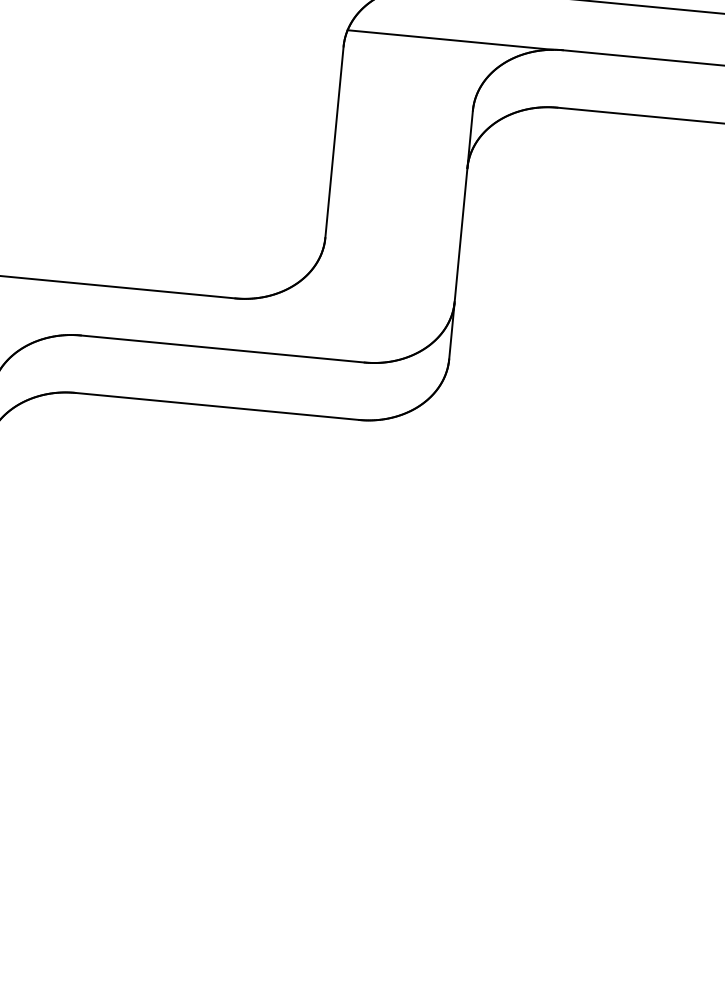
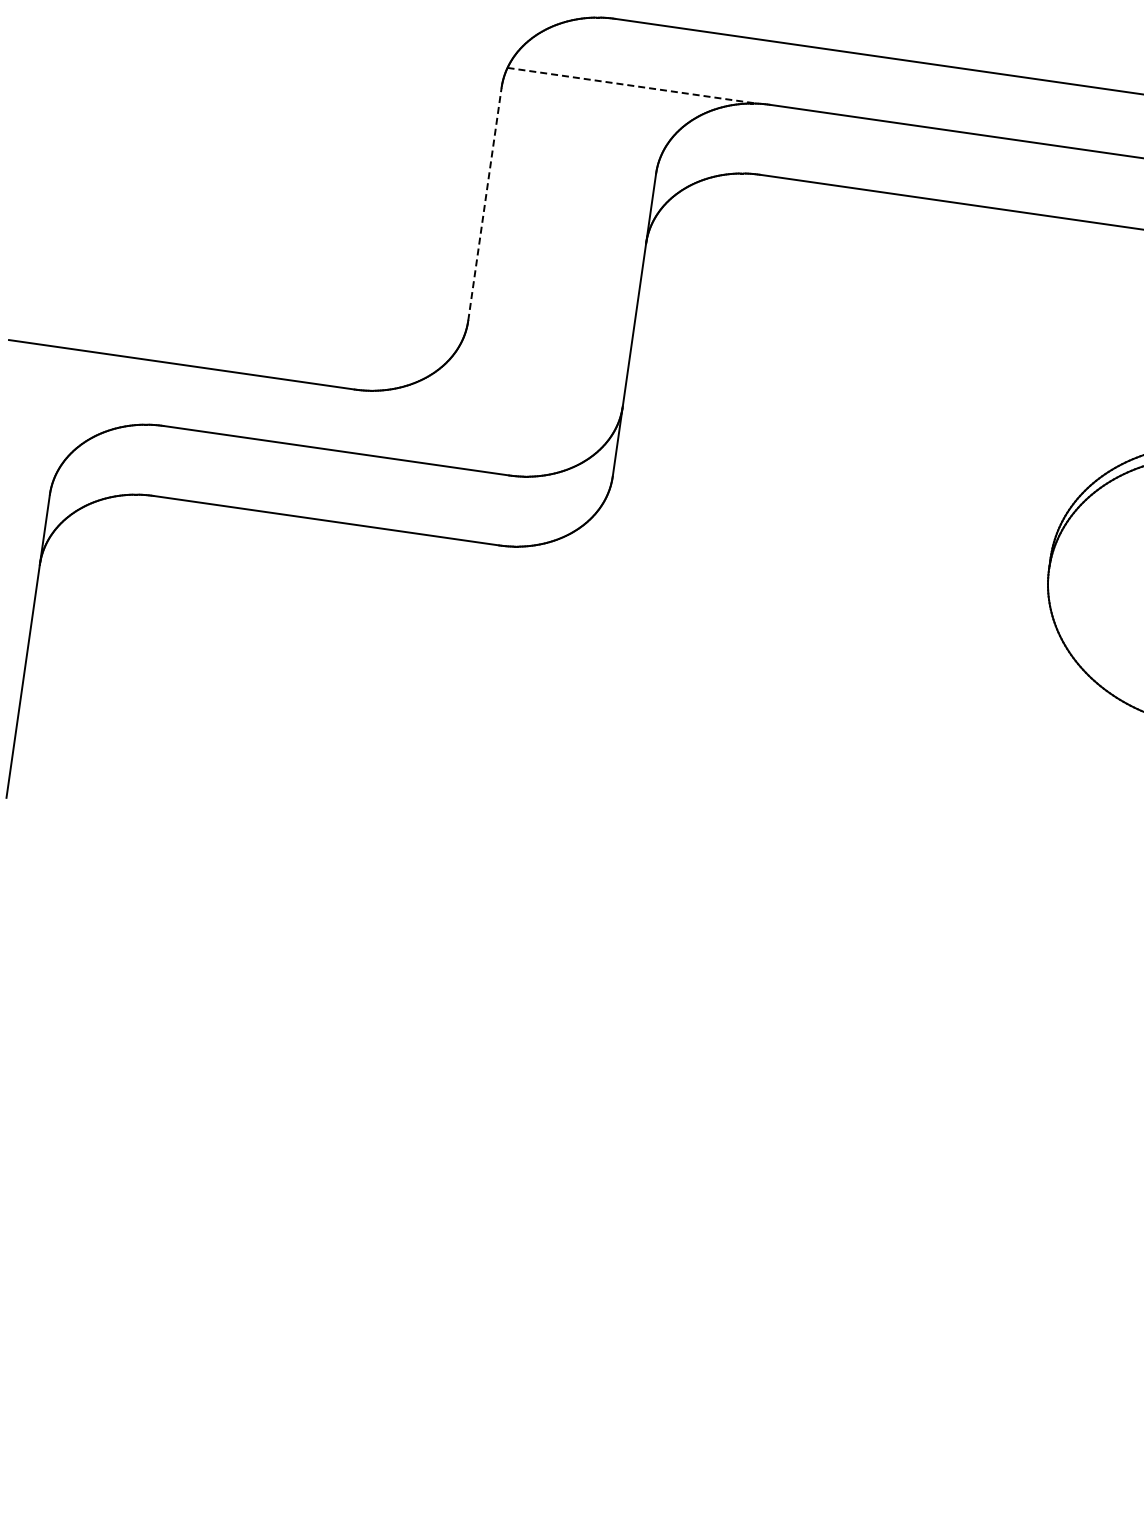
line: (450, 39) -> (632, 85), solid -> dashed
line: (334, 142) -> (484, 204), solid -> dashed

